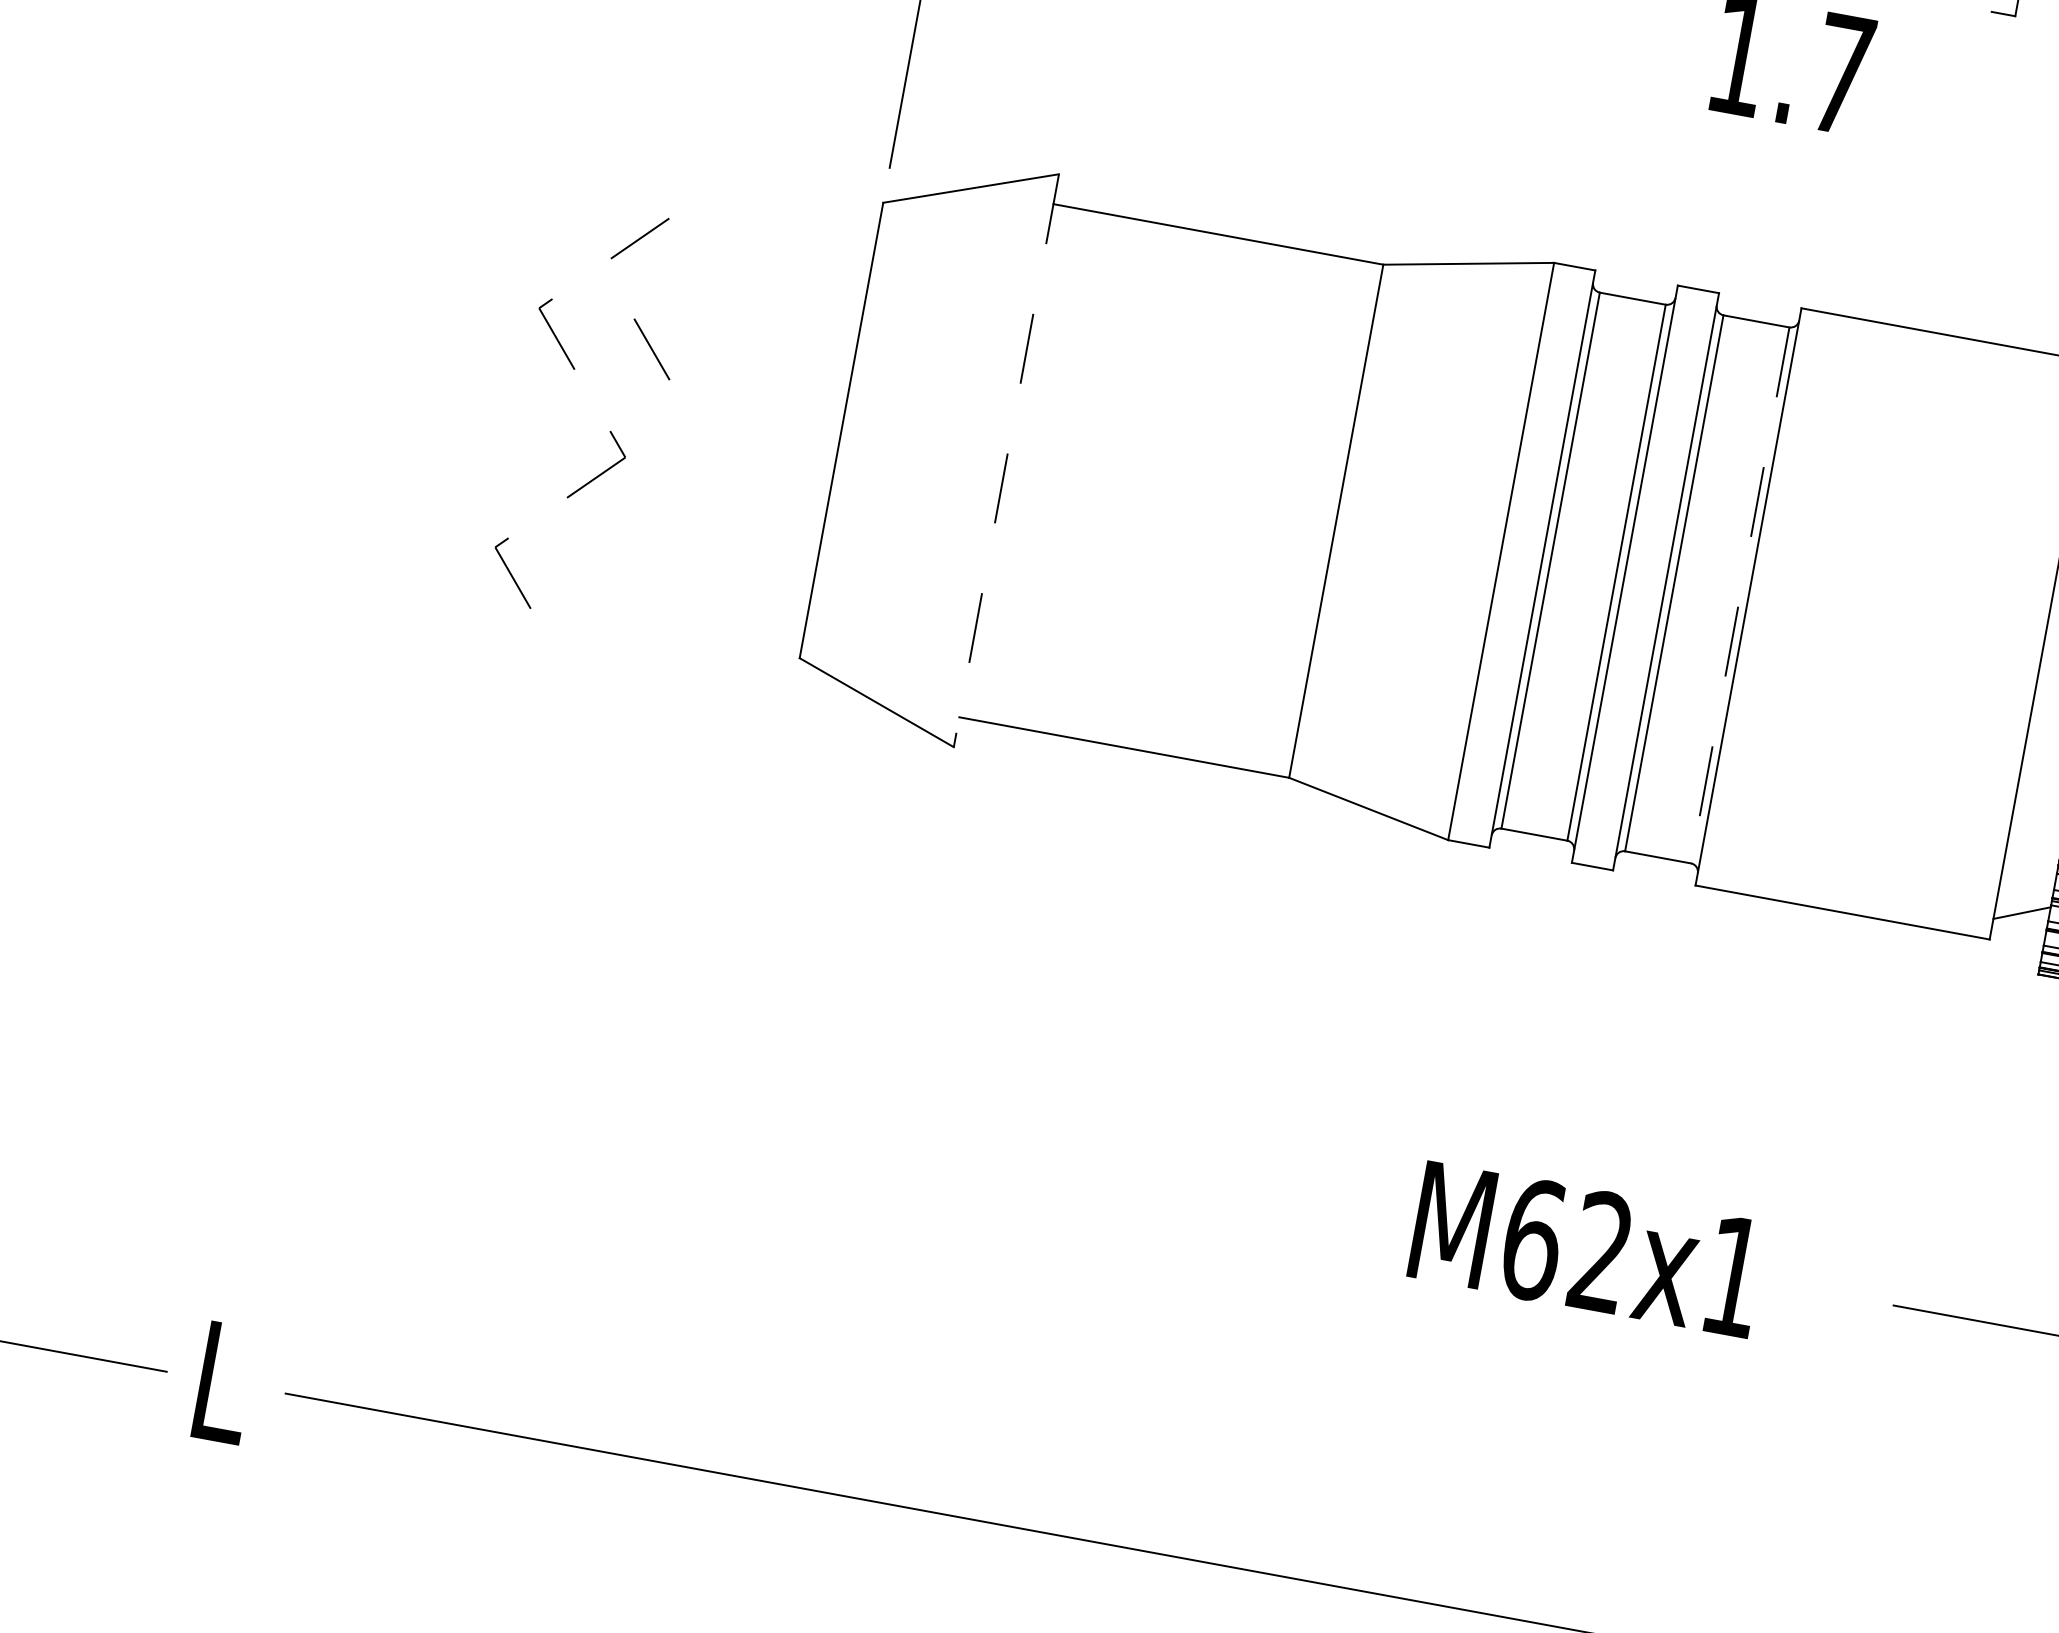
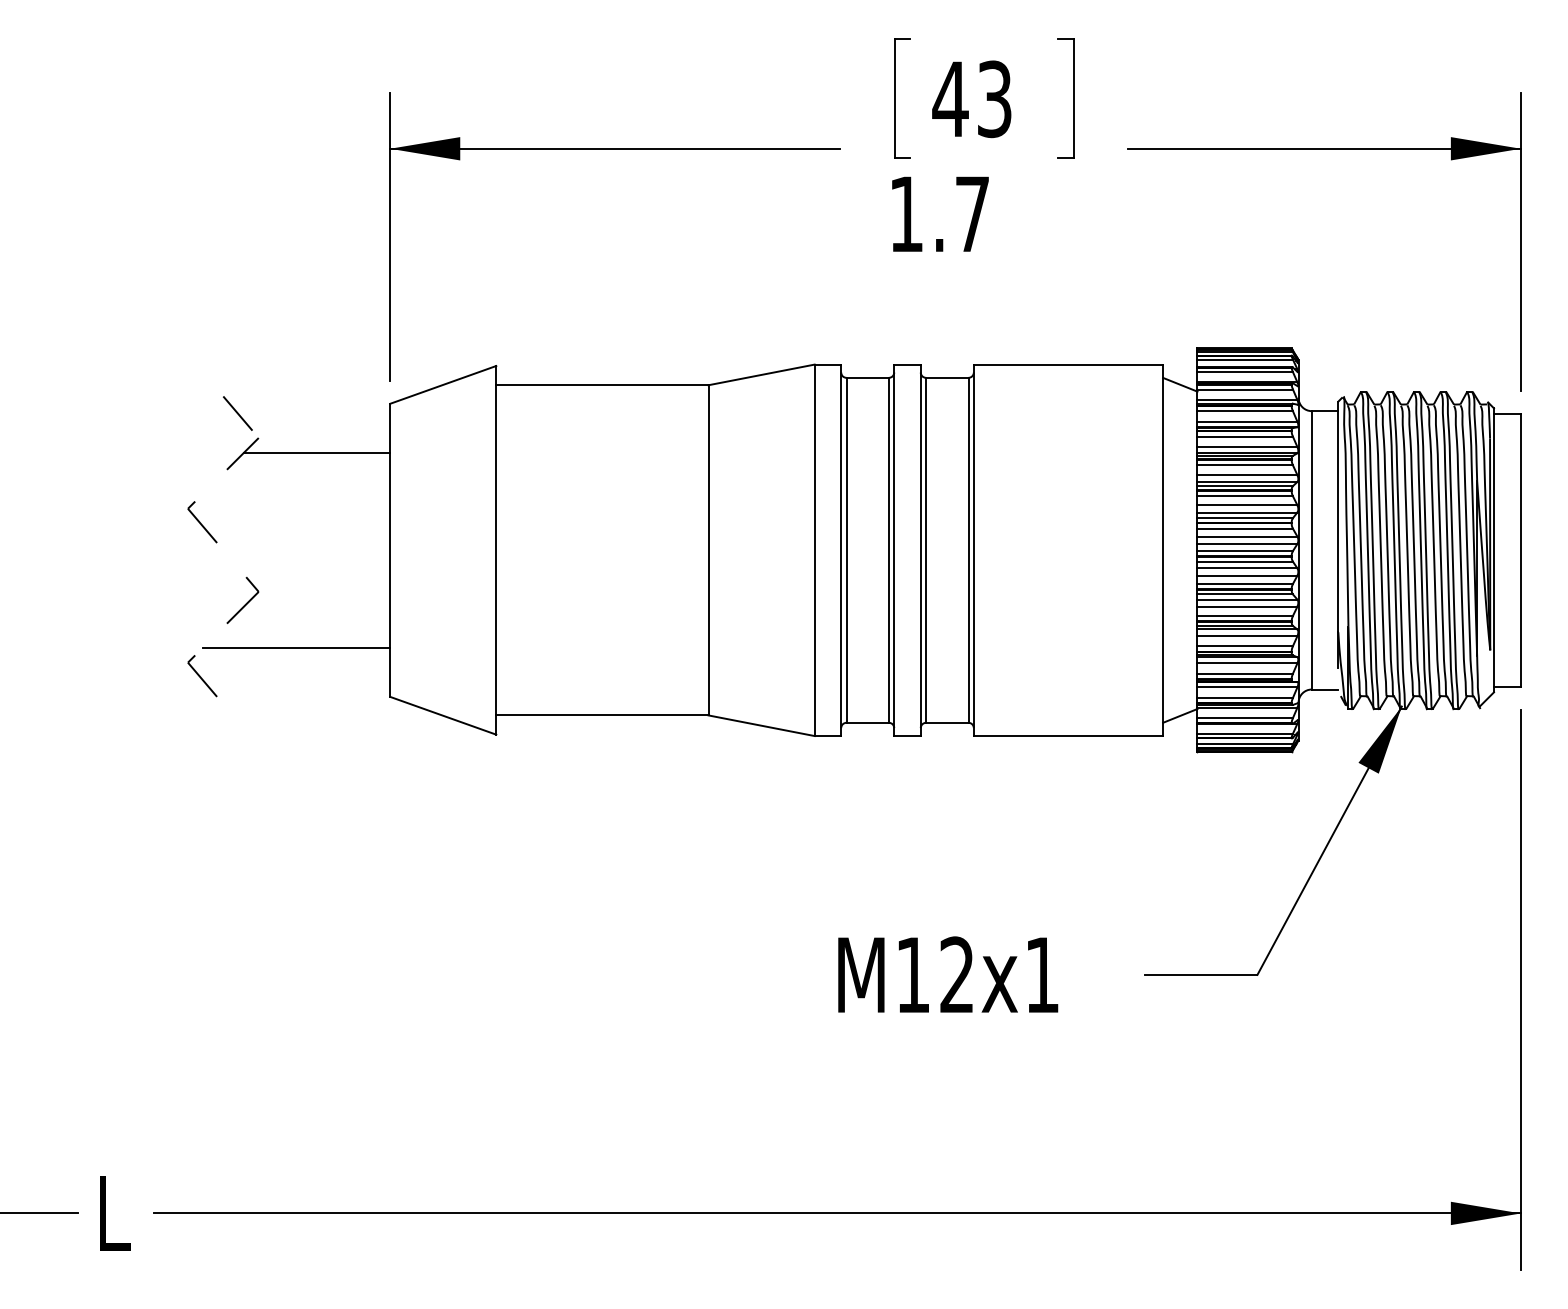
line: (756, 257) -> (317, 452), added
line: (651, 349) -> (237, 413), moved
line: (1006, 461) -> (496, 550), dashed -> solid
line: (667, 556) -> (296, 648), added
line: (1740, 595) -> (968, 550), dashed -> solid
text: (1533, 1238) -> (913, 974), M62x1 -> M12x1

